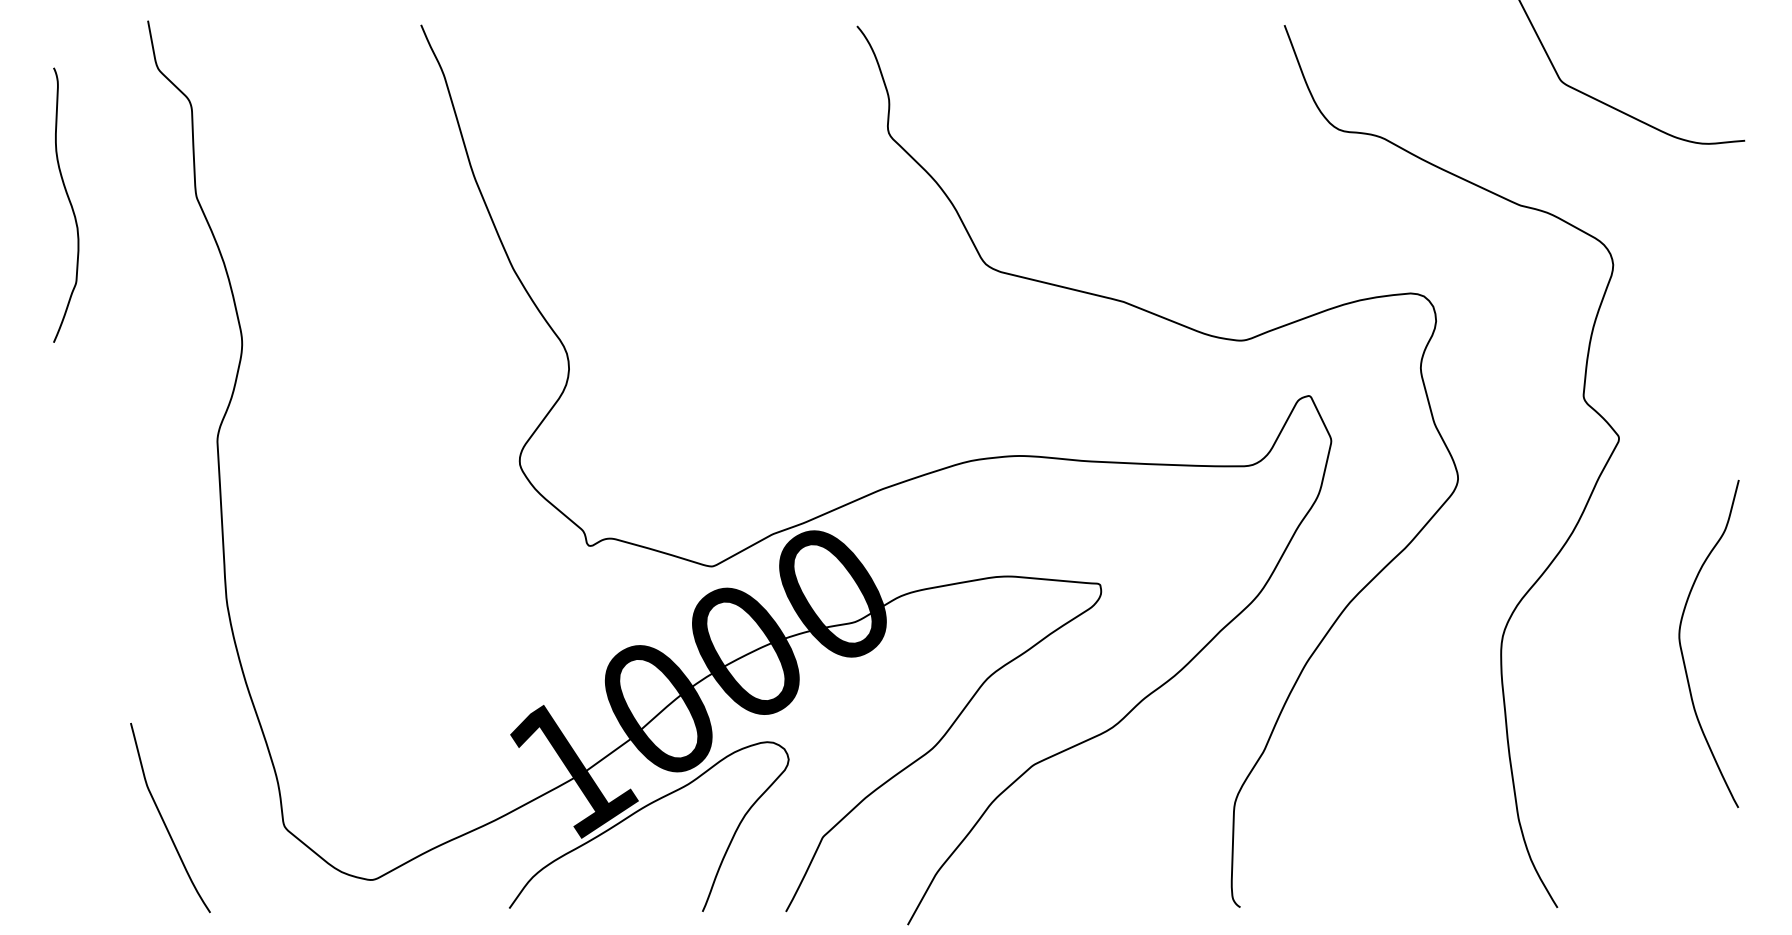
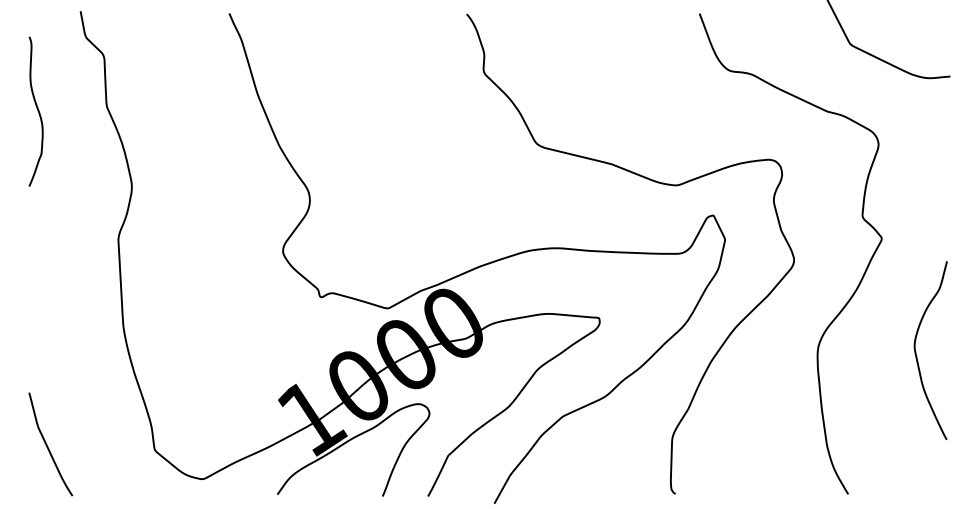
curve: (166, 821) -> (48, 446), moved

